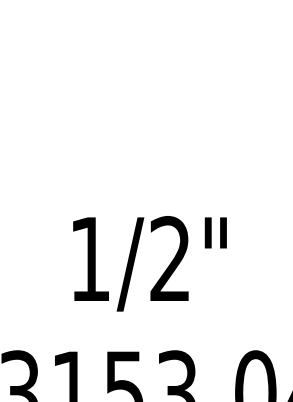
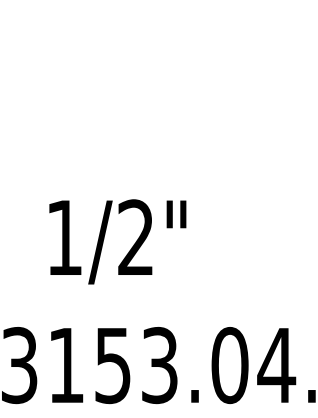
text: (149, 263) -> (117, 241), moved

